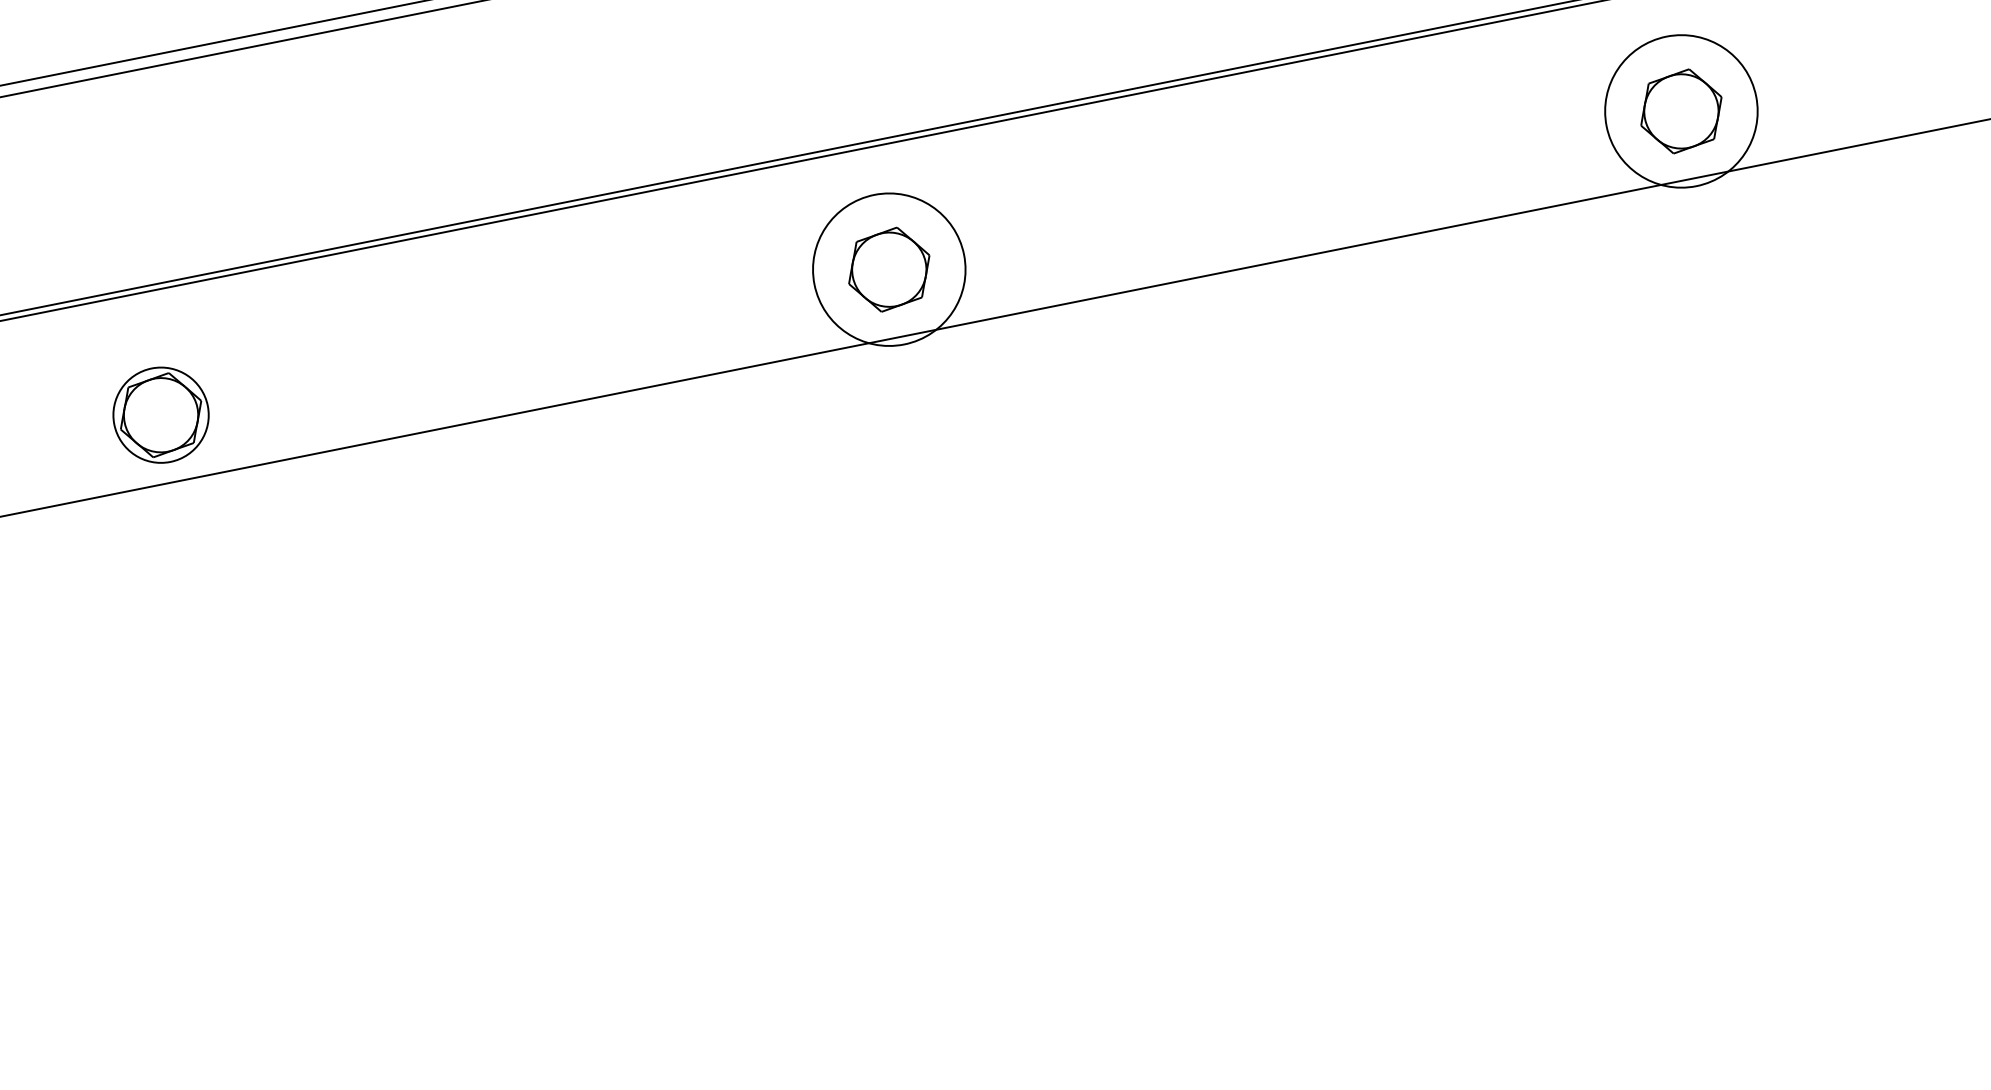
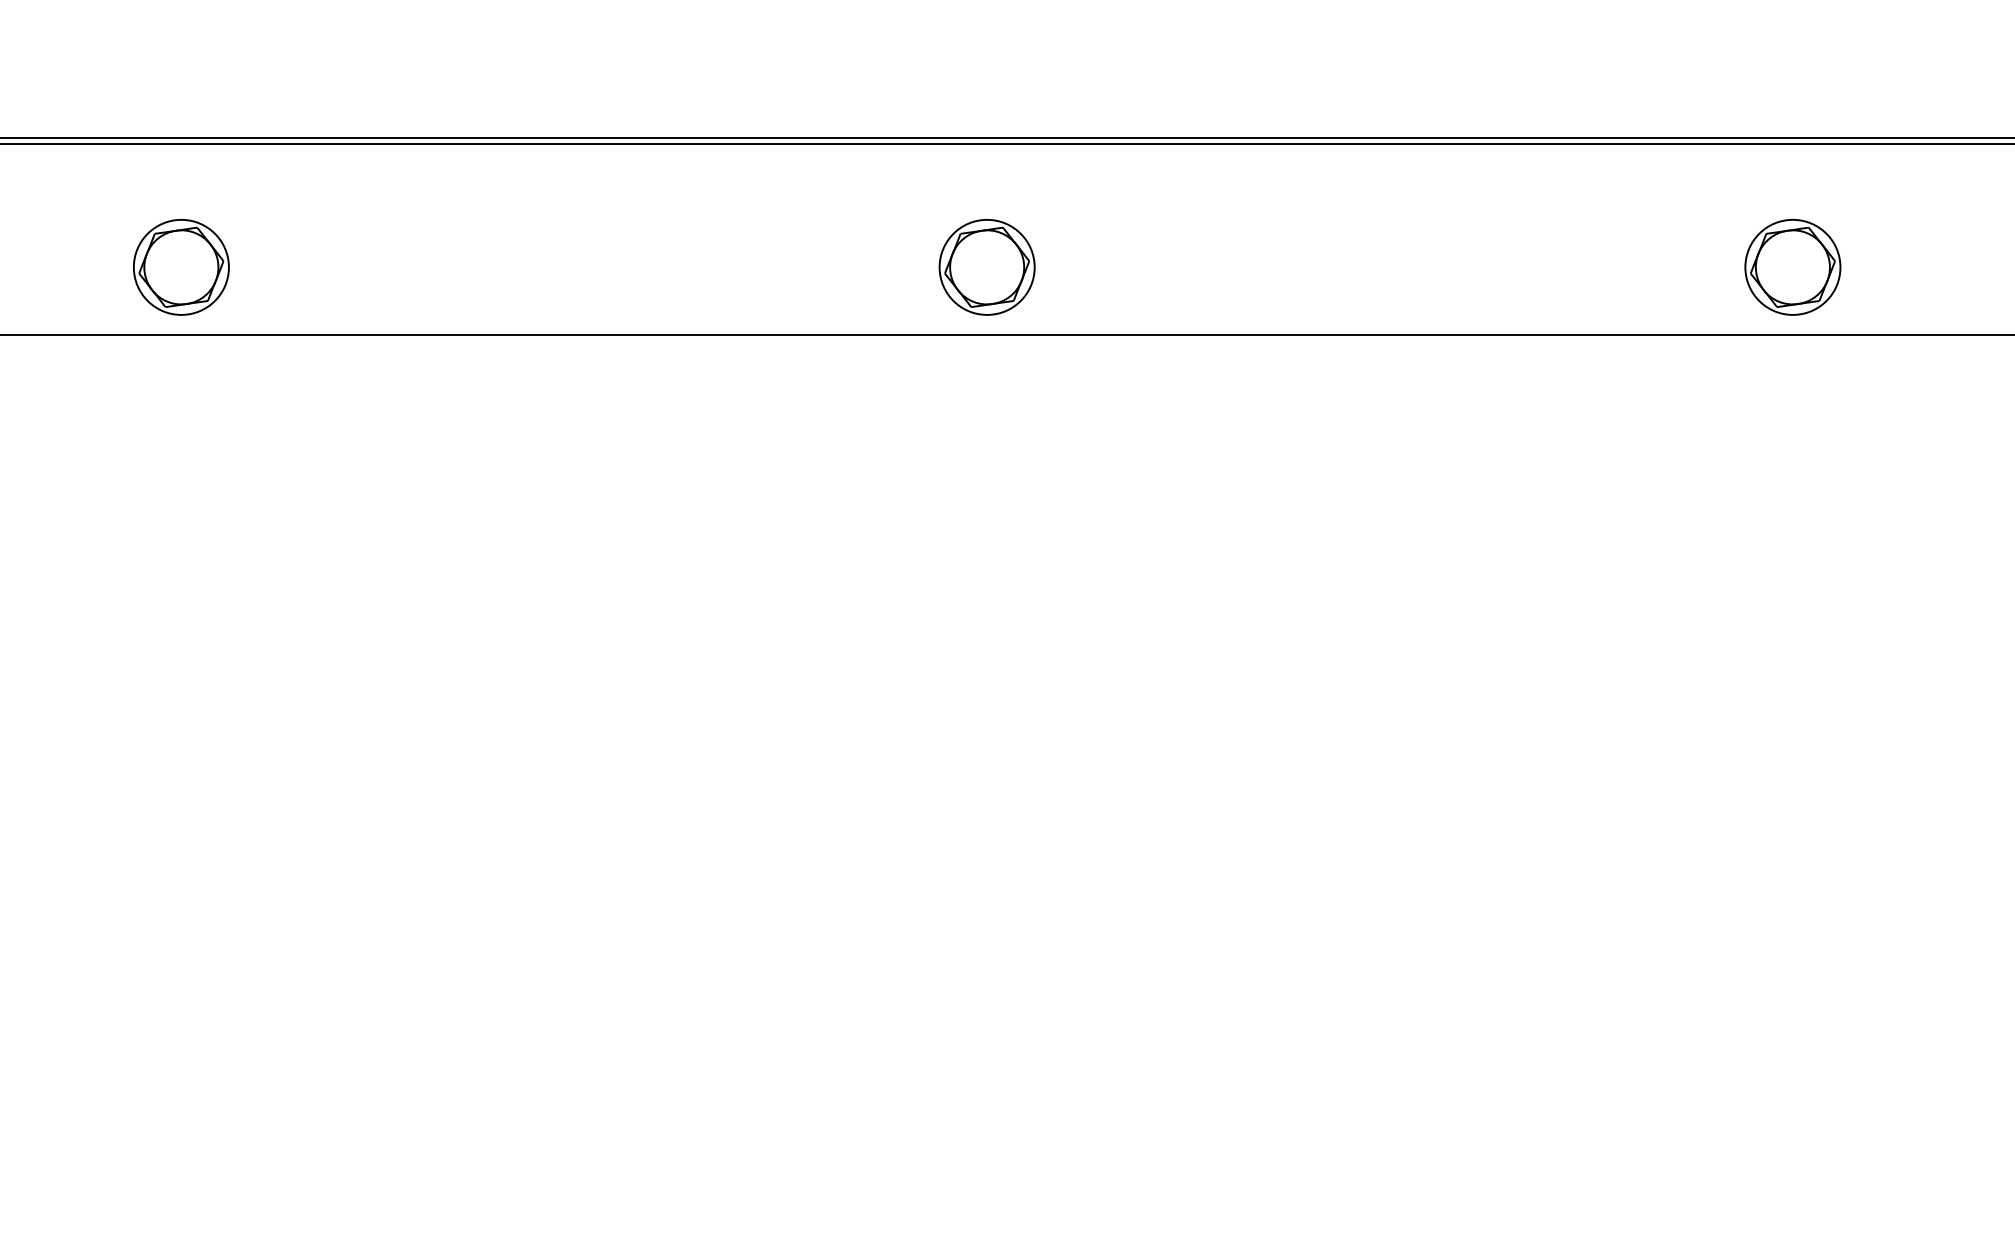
circle: (1680, 110) -> (1792, 266), size x0.62
circle: (888, 268) -> (986, 266), size x0.62
part: (161, 415) -> (181, 267), moved

